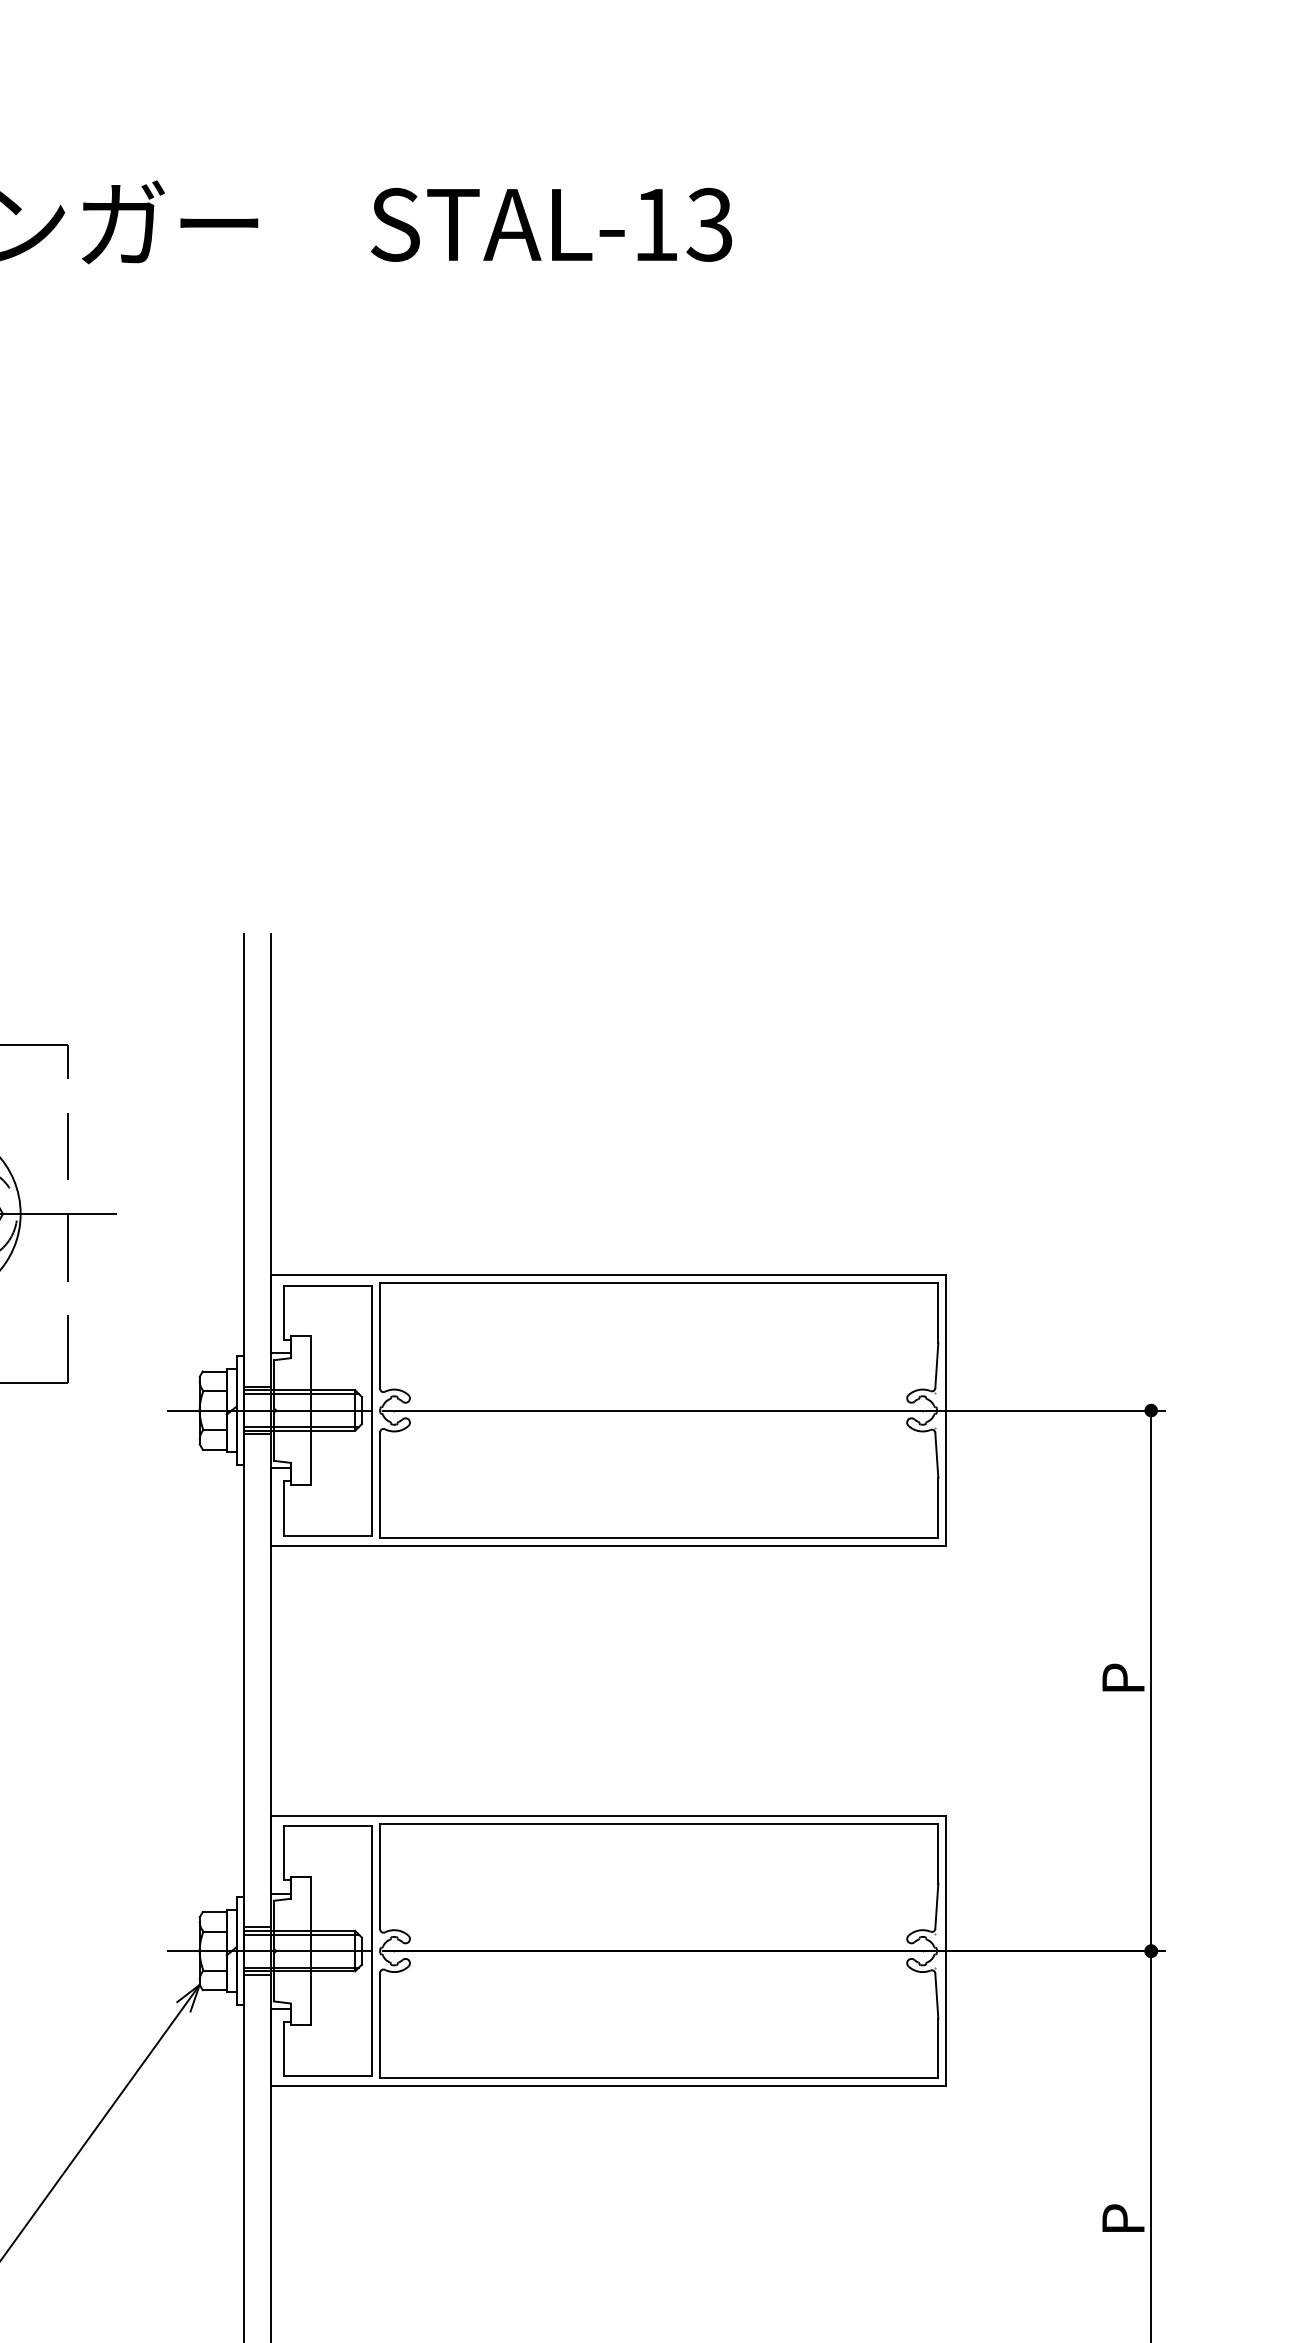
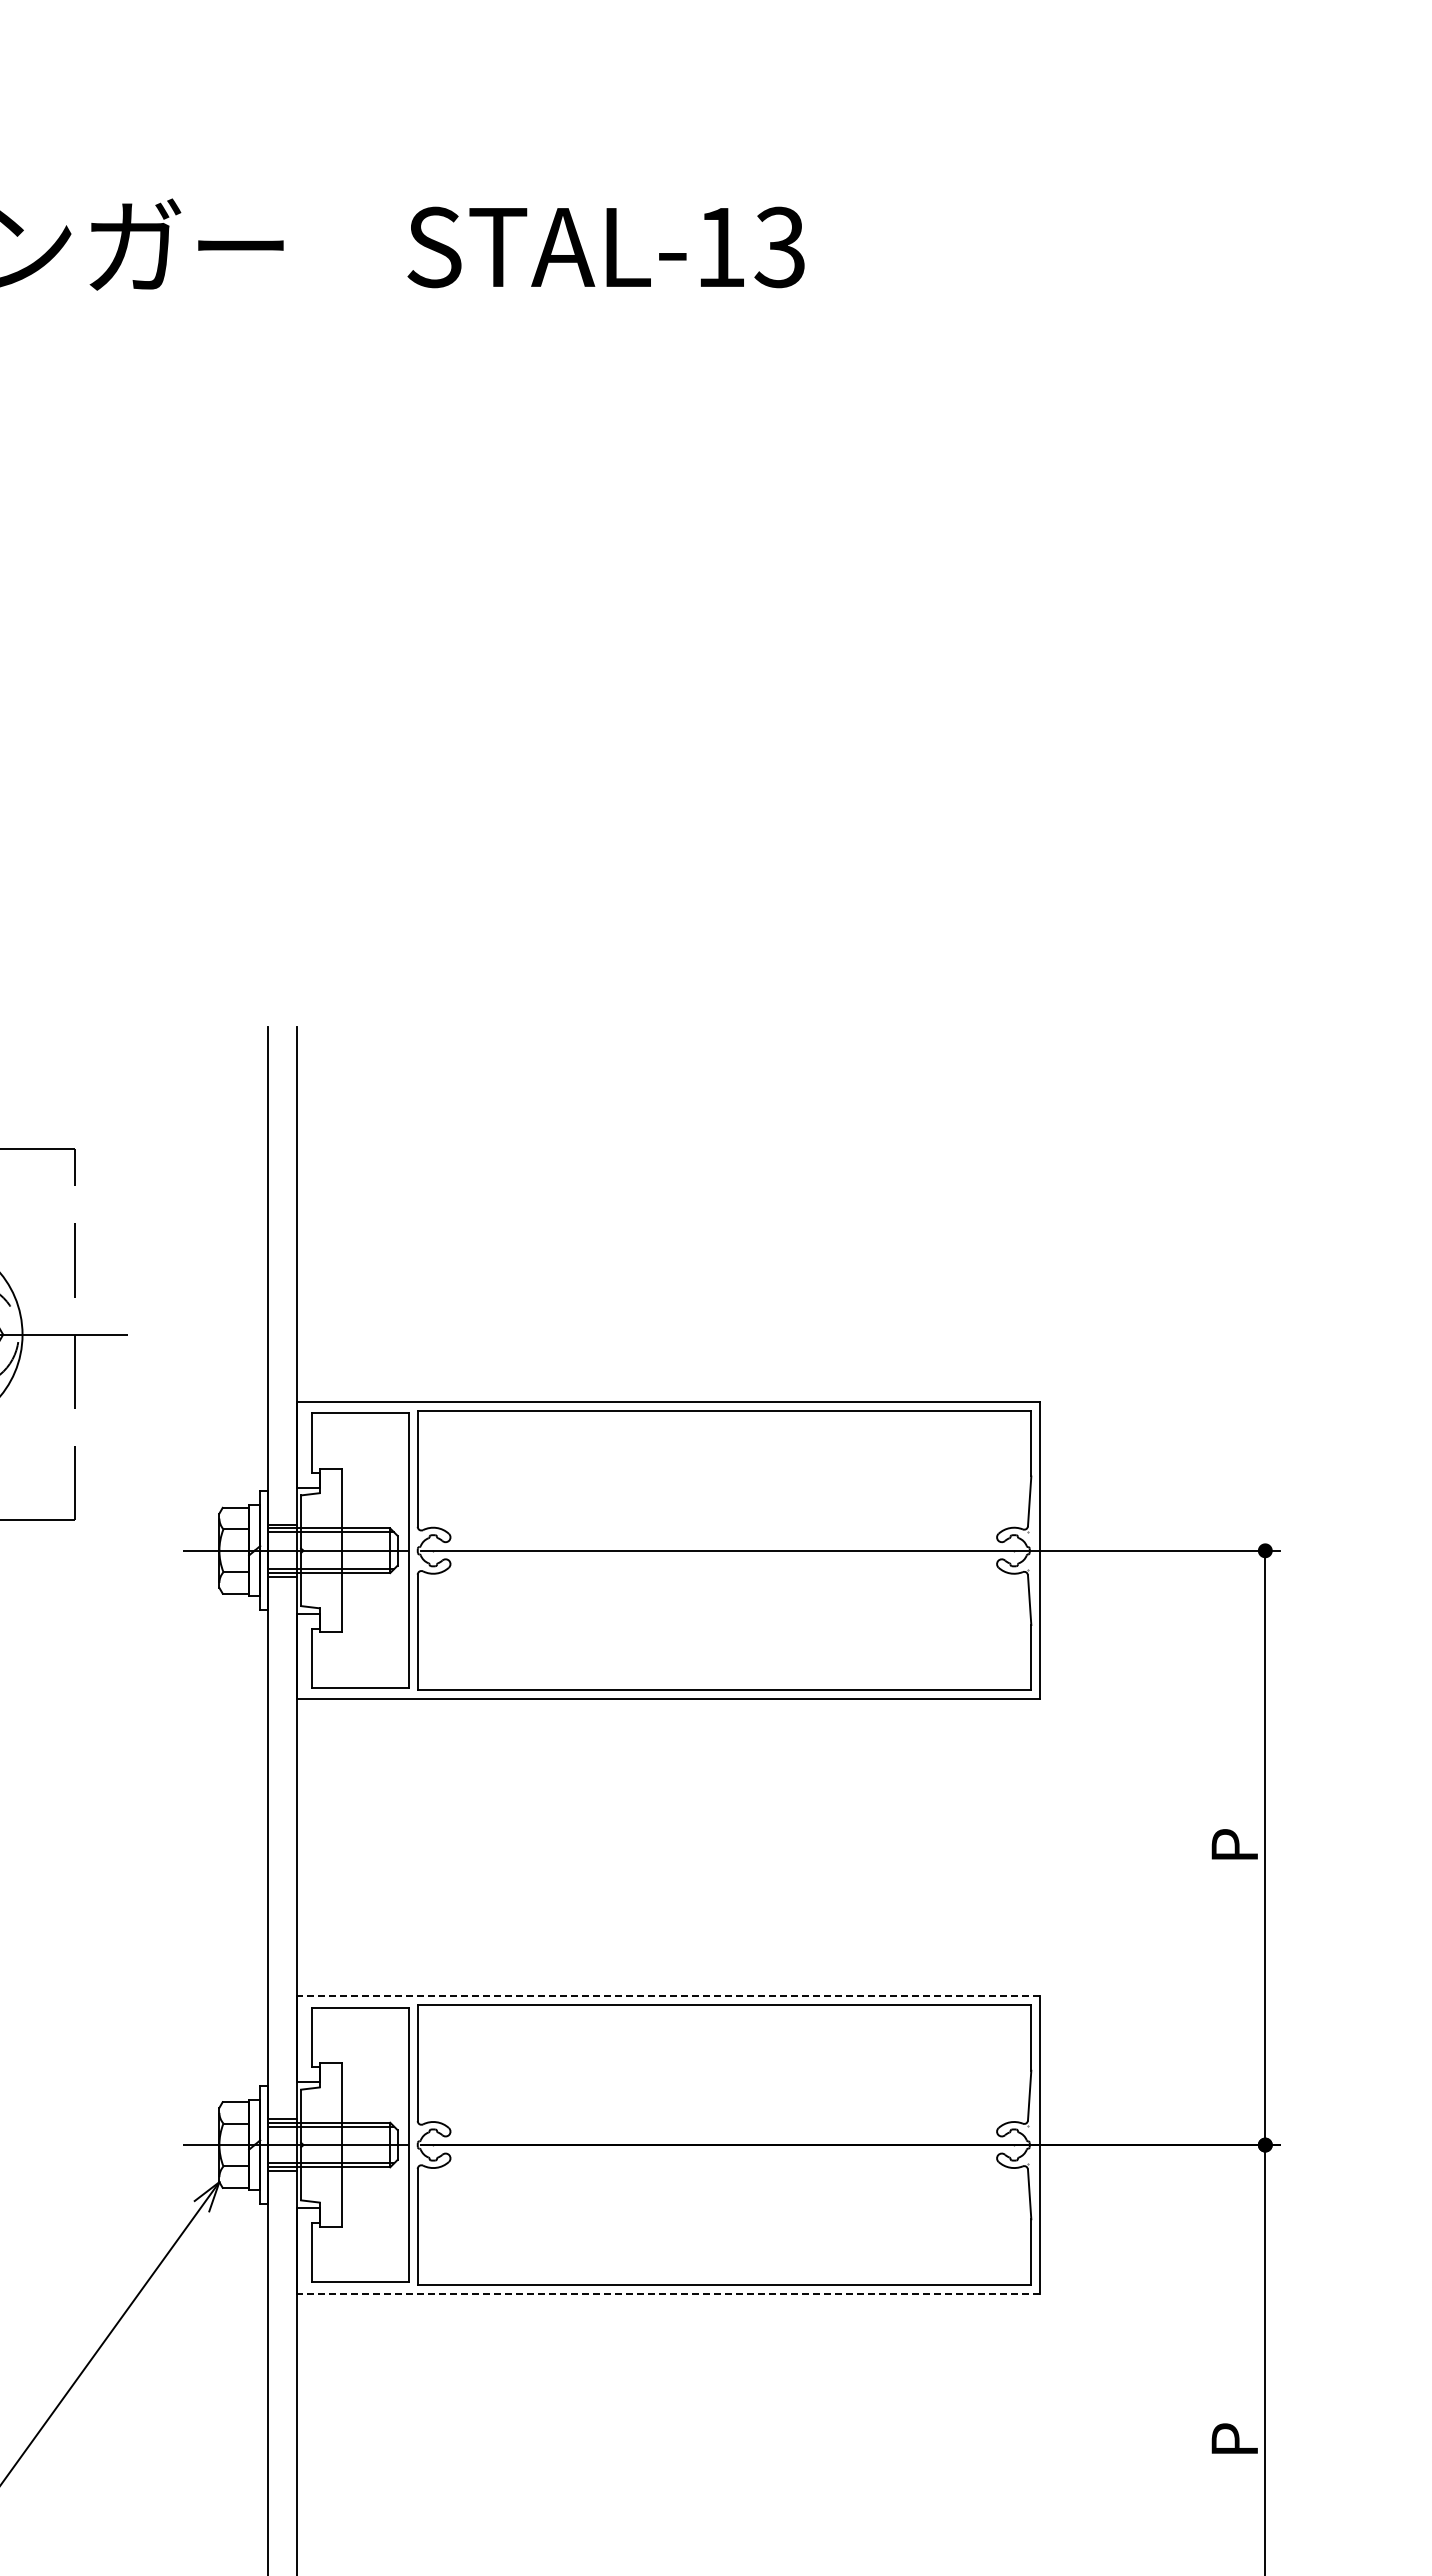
line: (608, 1816) -> (668, 1996), solid -> dashed
line: (608, 2086) -> (668, 2293), solid -> dashed

